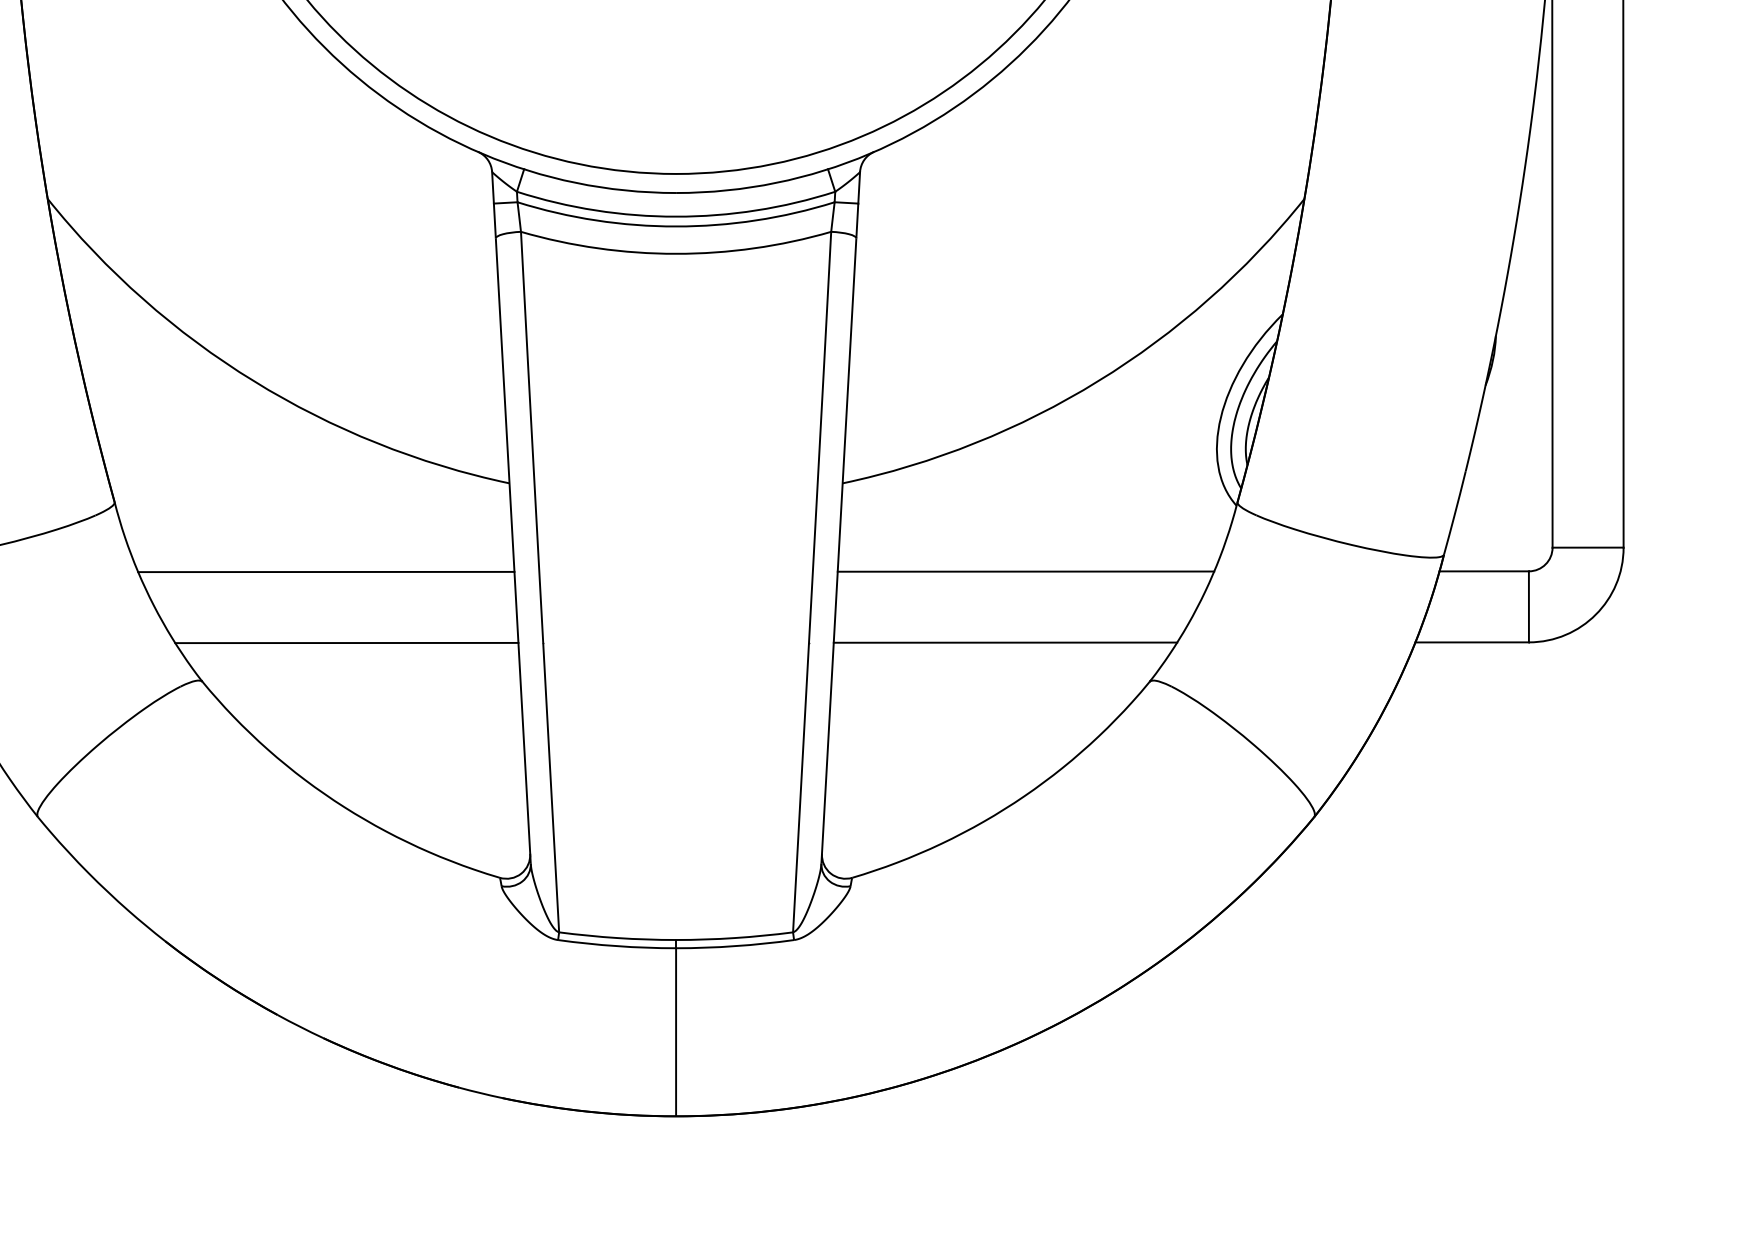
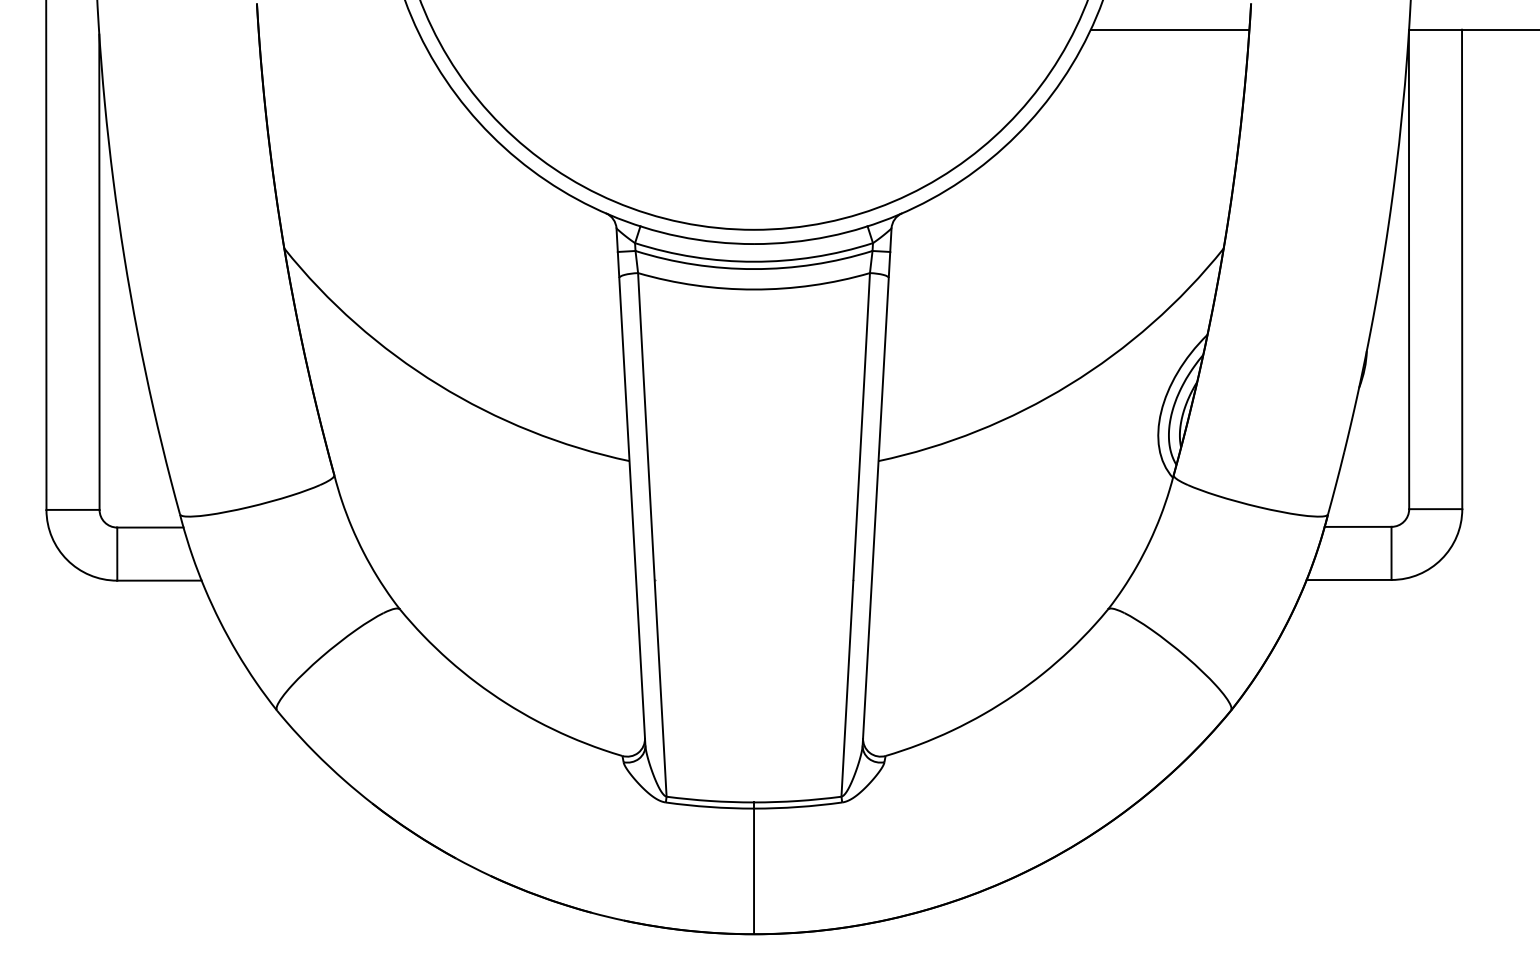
line: (326, 572) -> (492, 527), removed
line: (1025, 572) -> (1015, 527), removed
line: (346, 643) -> (507, 580), removed
line: (1004, 643) -> (999, 580), removed

